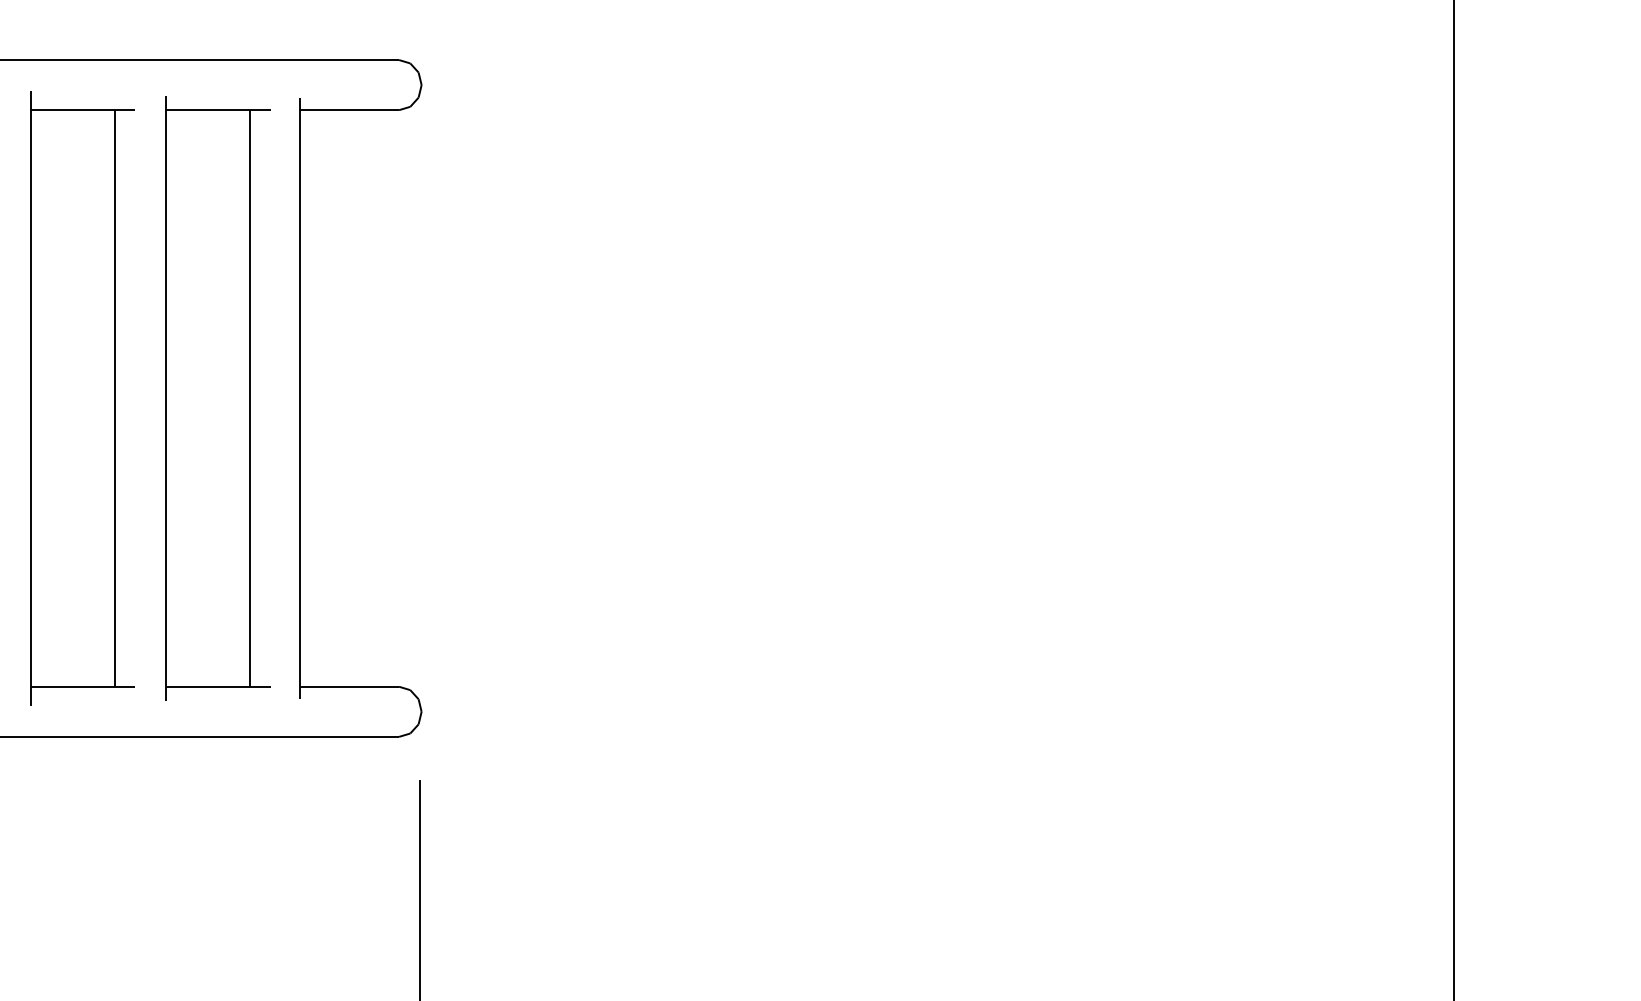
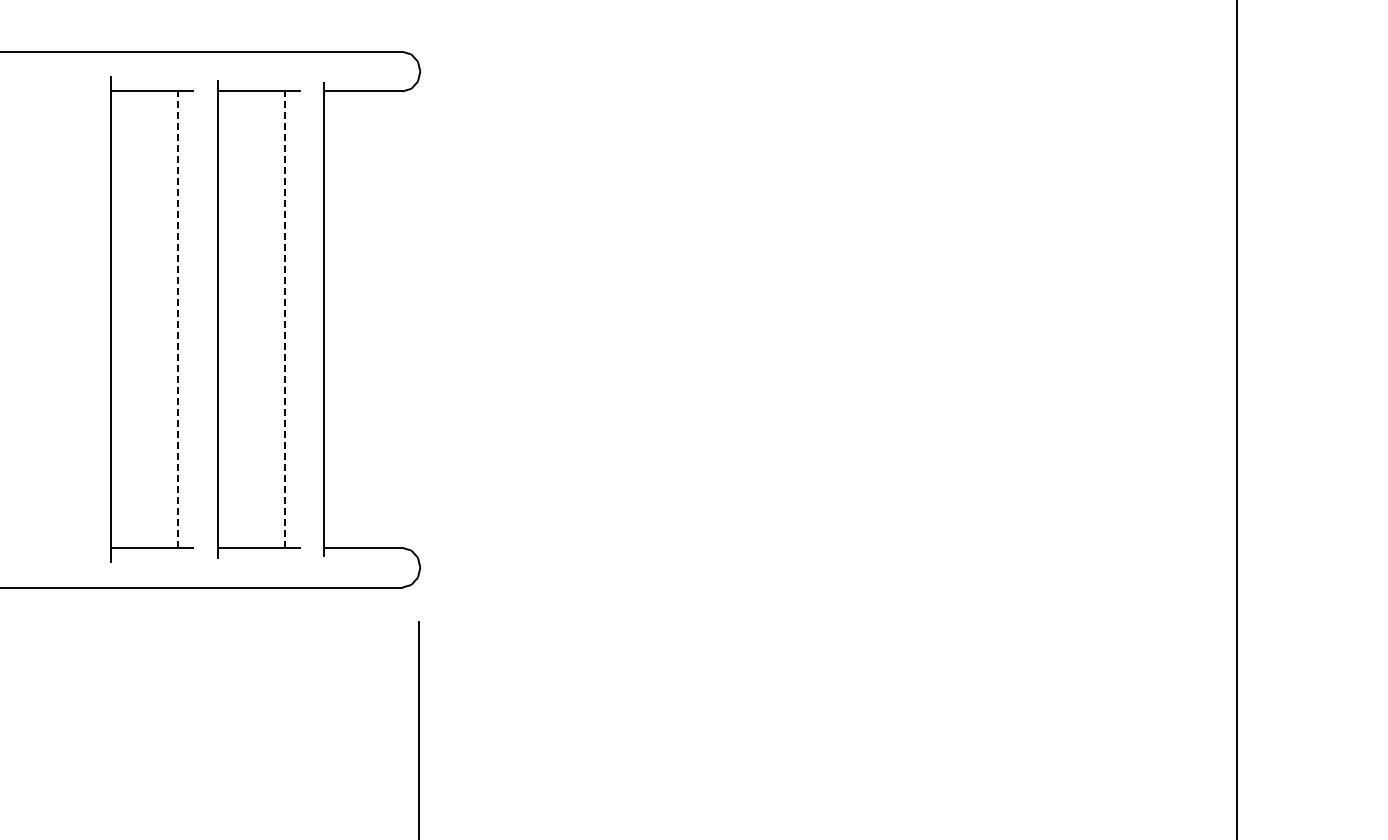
line: (114, 398) -> (177, 319), solid -> dashed
line: (250, 398) -> (284, 319), solid -> dashed

